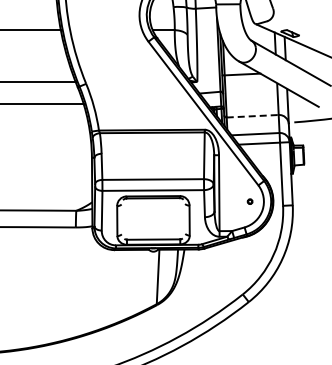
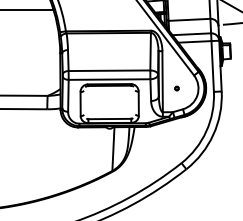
line: (253, 116) -> (190, 20), dashed -> solid
part: (249, 201) -> (176, 88), moved

